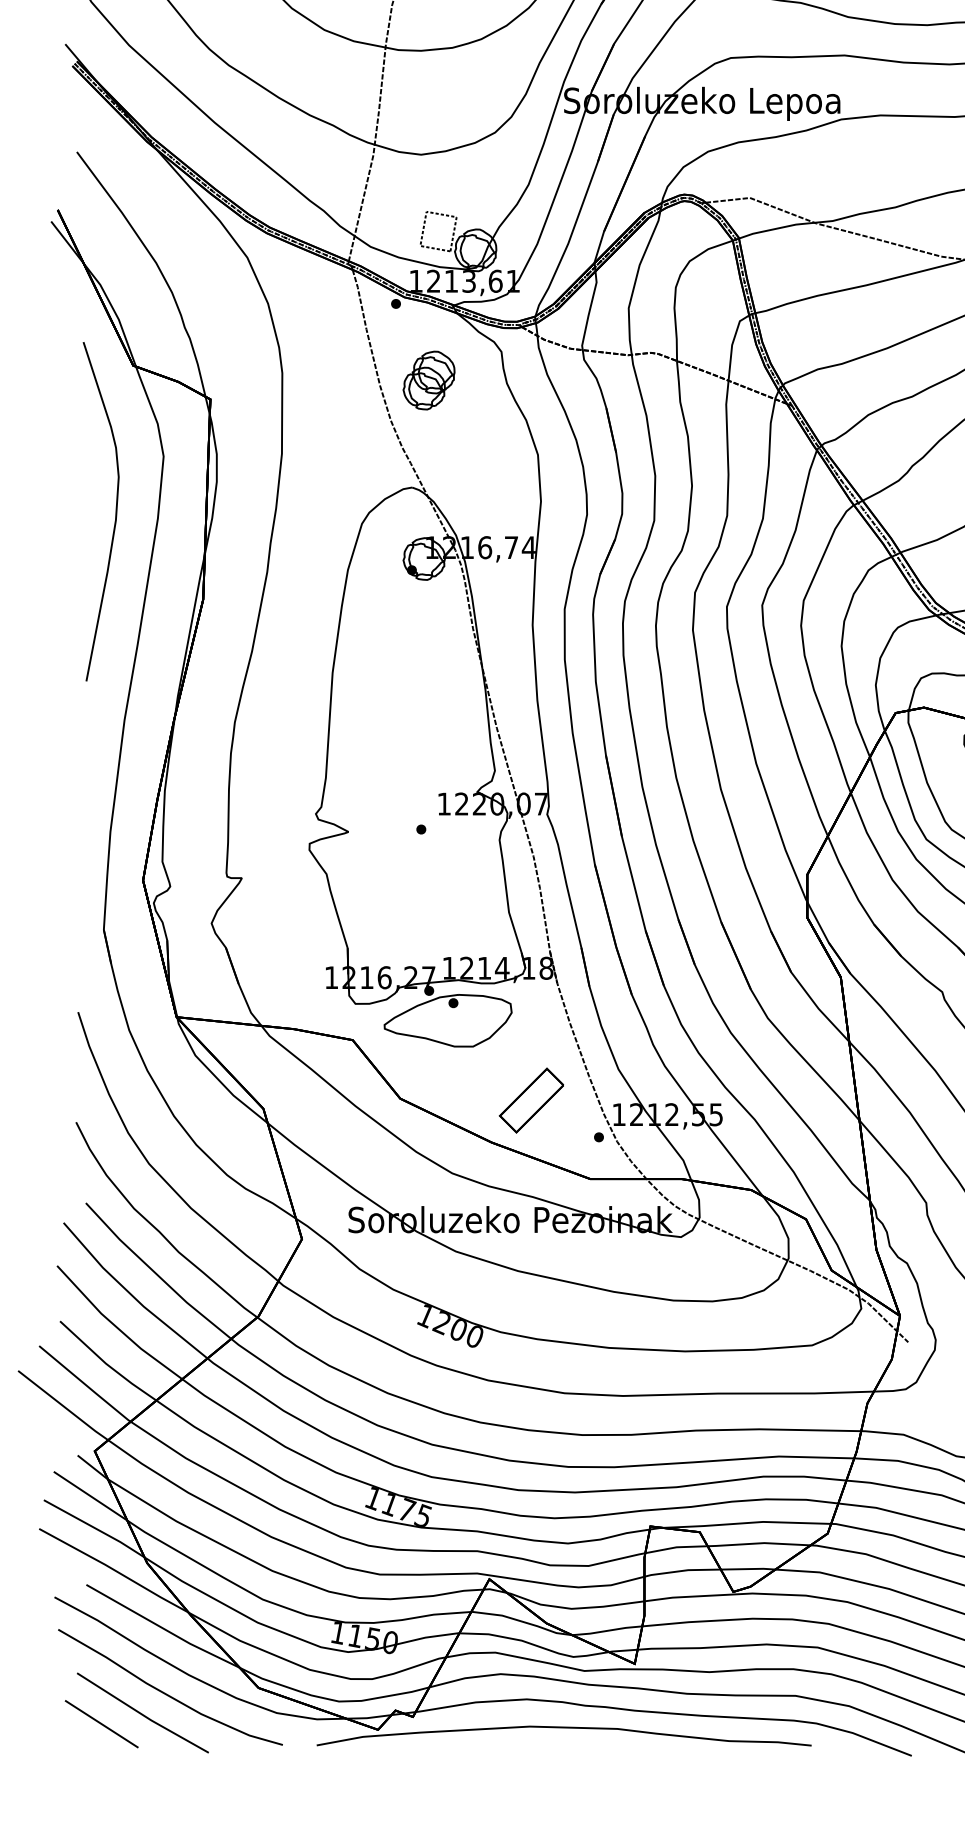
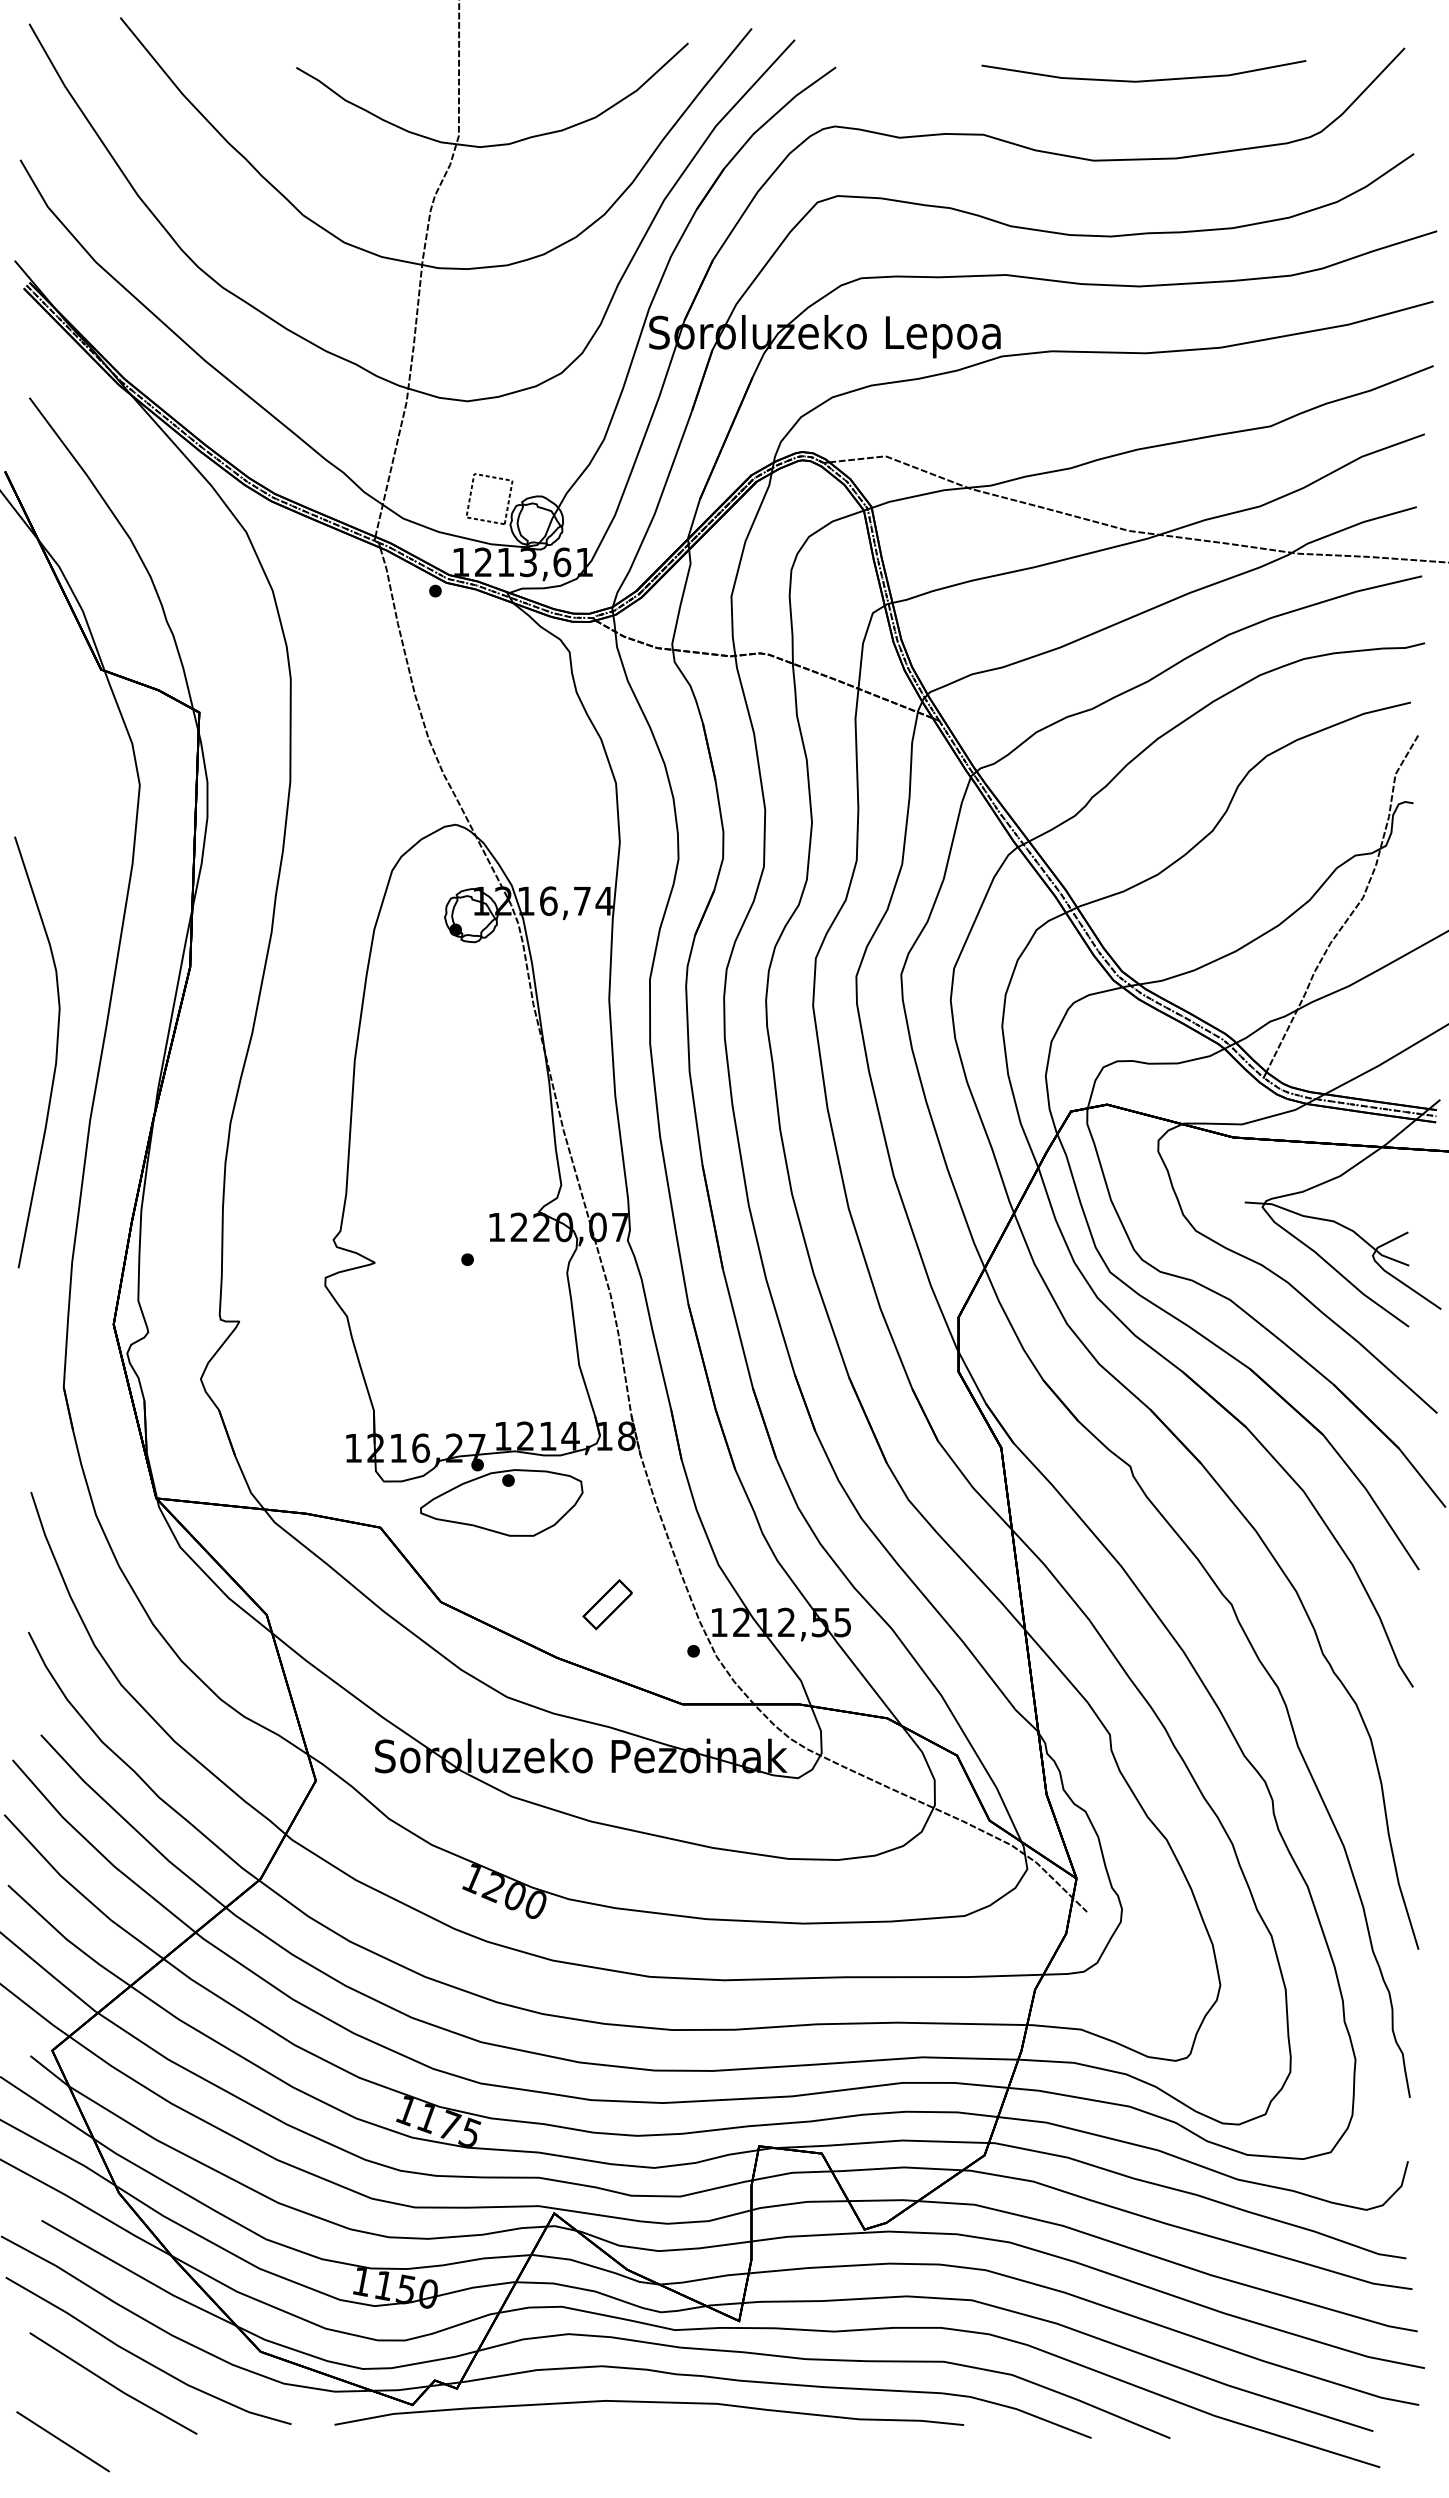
part: (429, 380) -> (477, 688), removed
curve: (115, 511) -> (55, 1052), moved
part: (531, 1100) -> (607, 1604), size x0.6
line: (101, 1723) -> (62, 2441), moved

